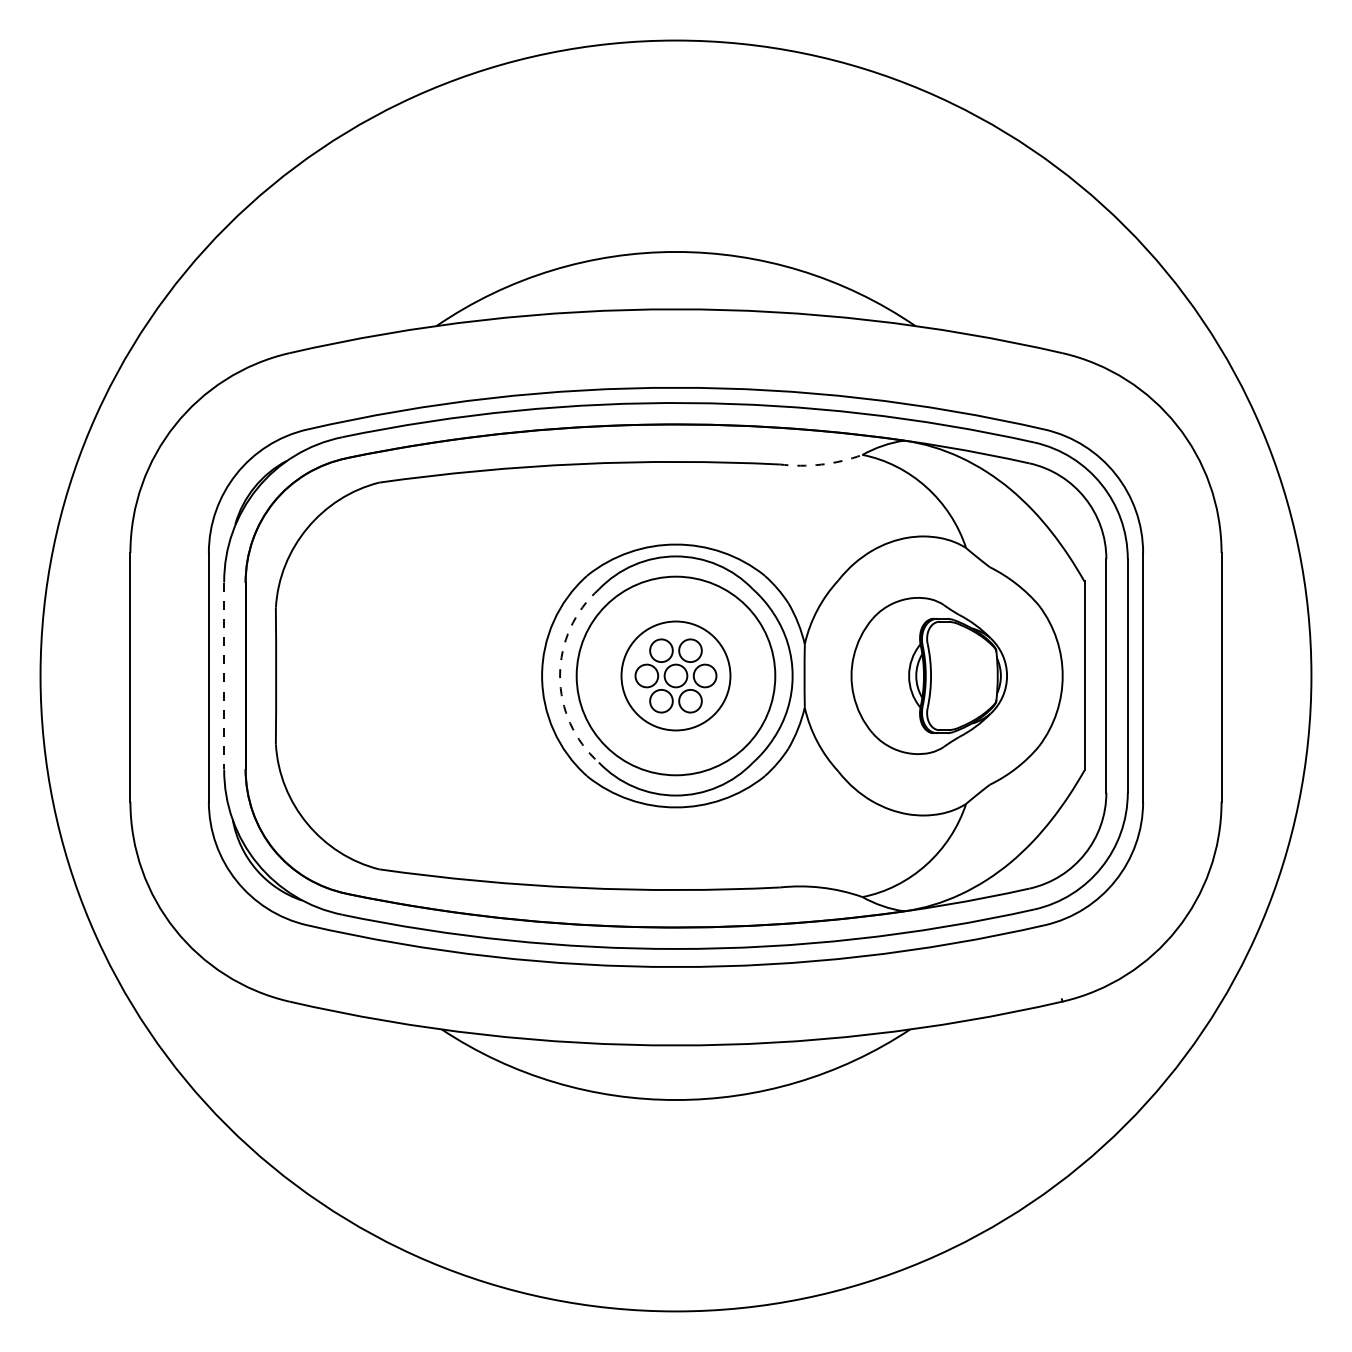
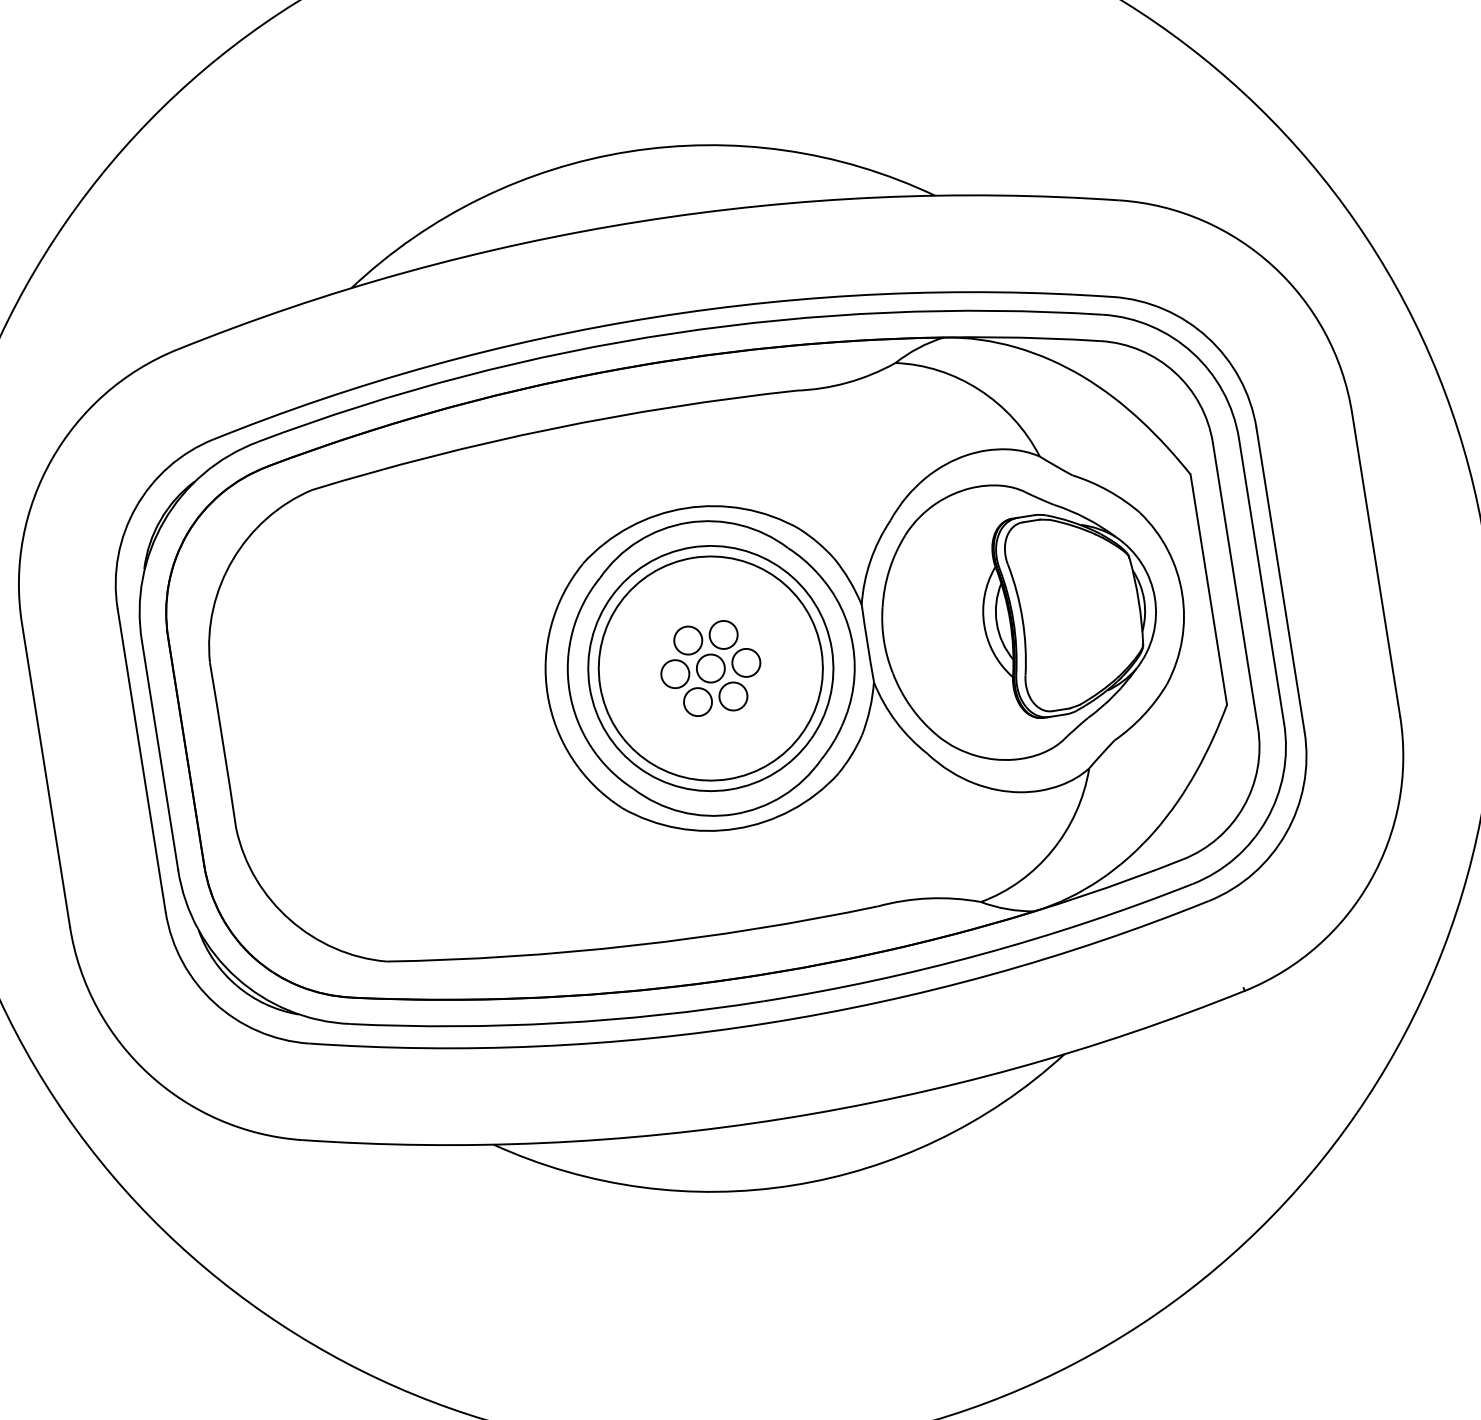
arc: (821, 464) -> (847, 382), dashed -> solid
arc: (560, 675) -> (569, 690), dashed -> solid
circle: (675, 675) -> (710, 668), size x1.67
part: (929, 675) -> (1019, 618), size x1.43
line: (224, 676) -> (160, 756), dashed -> solid

